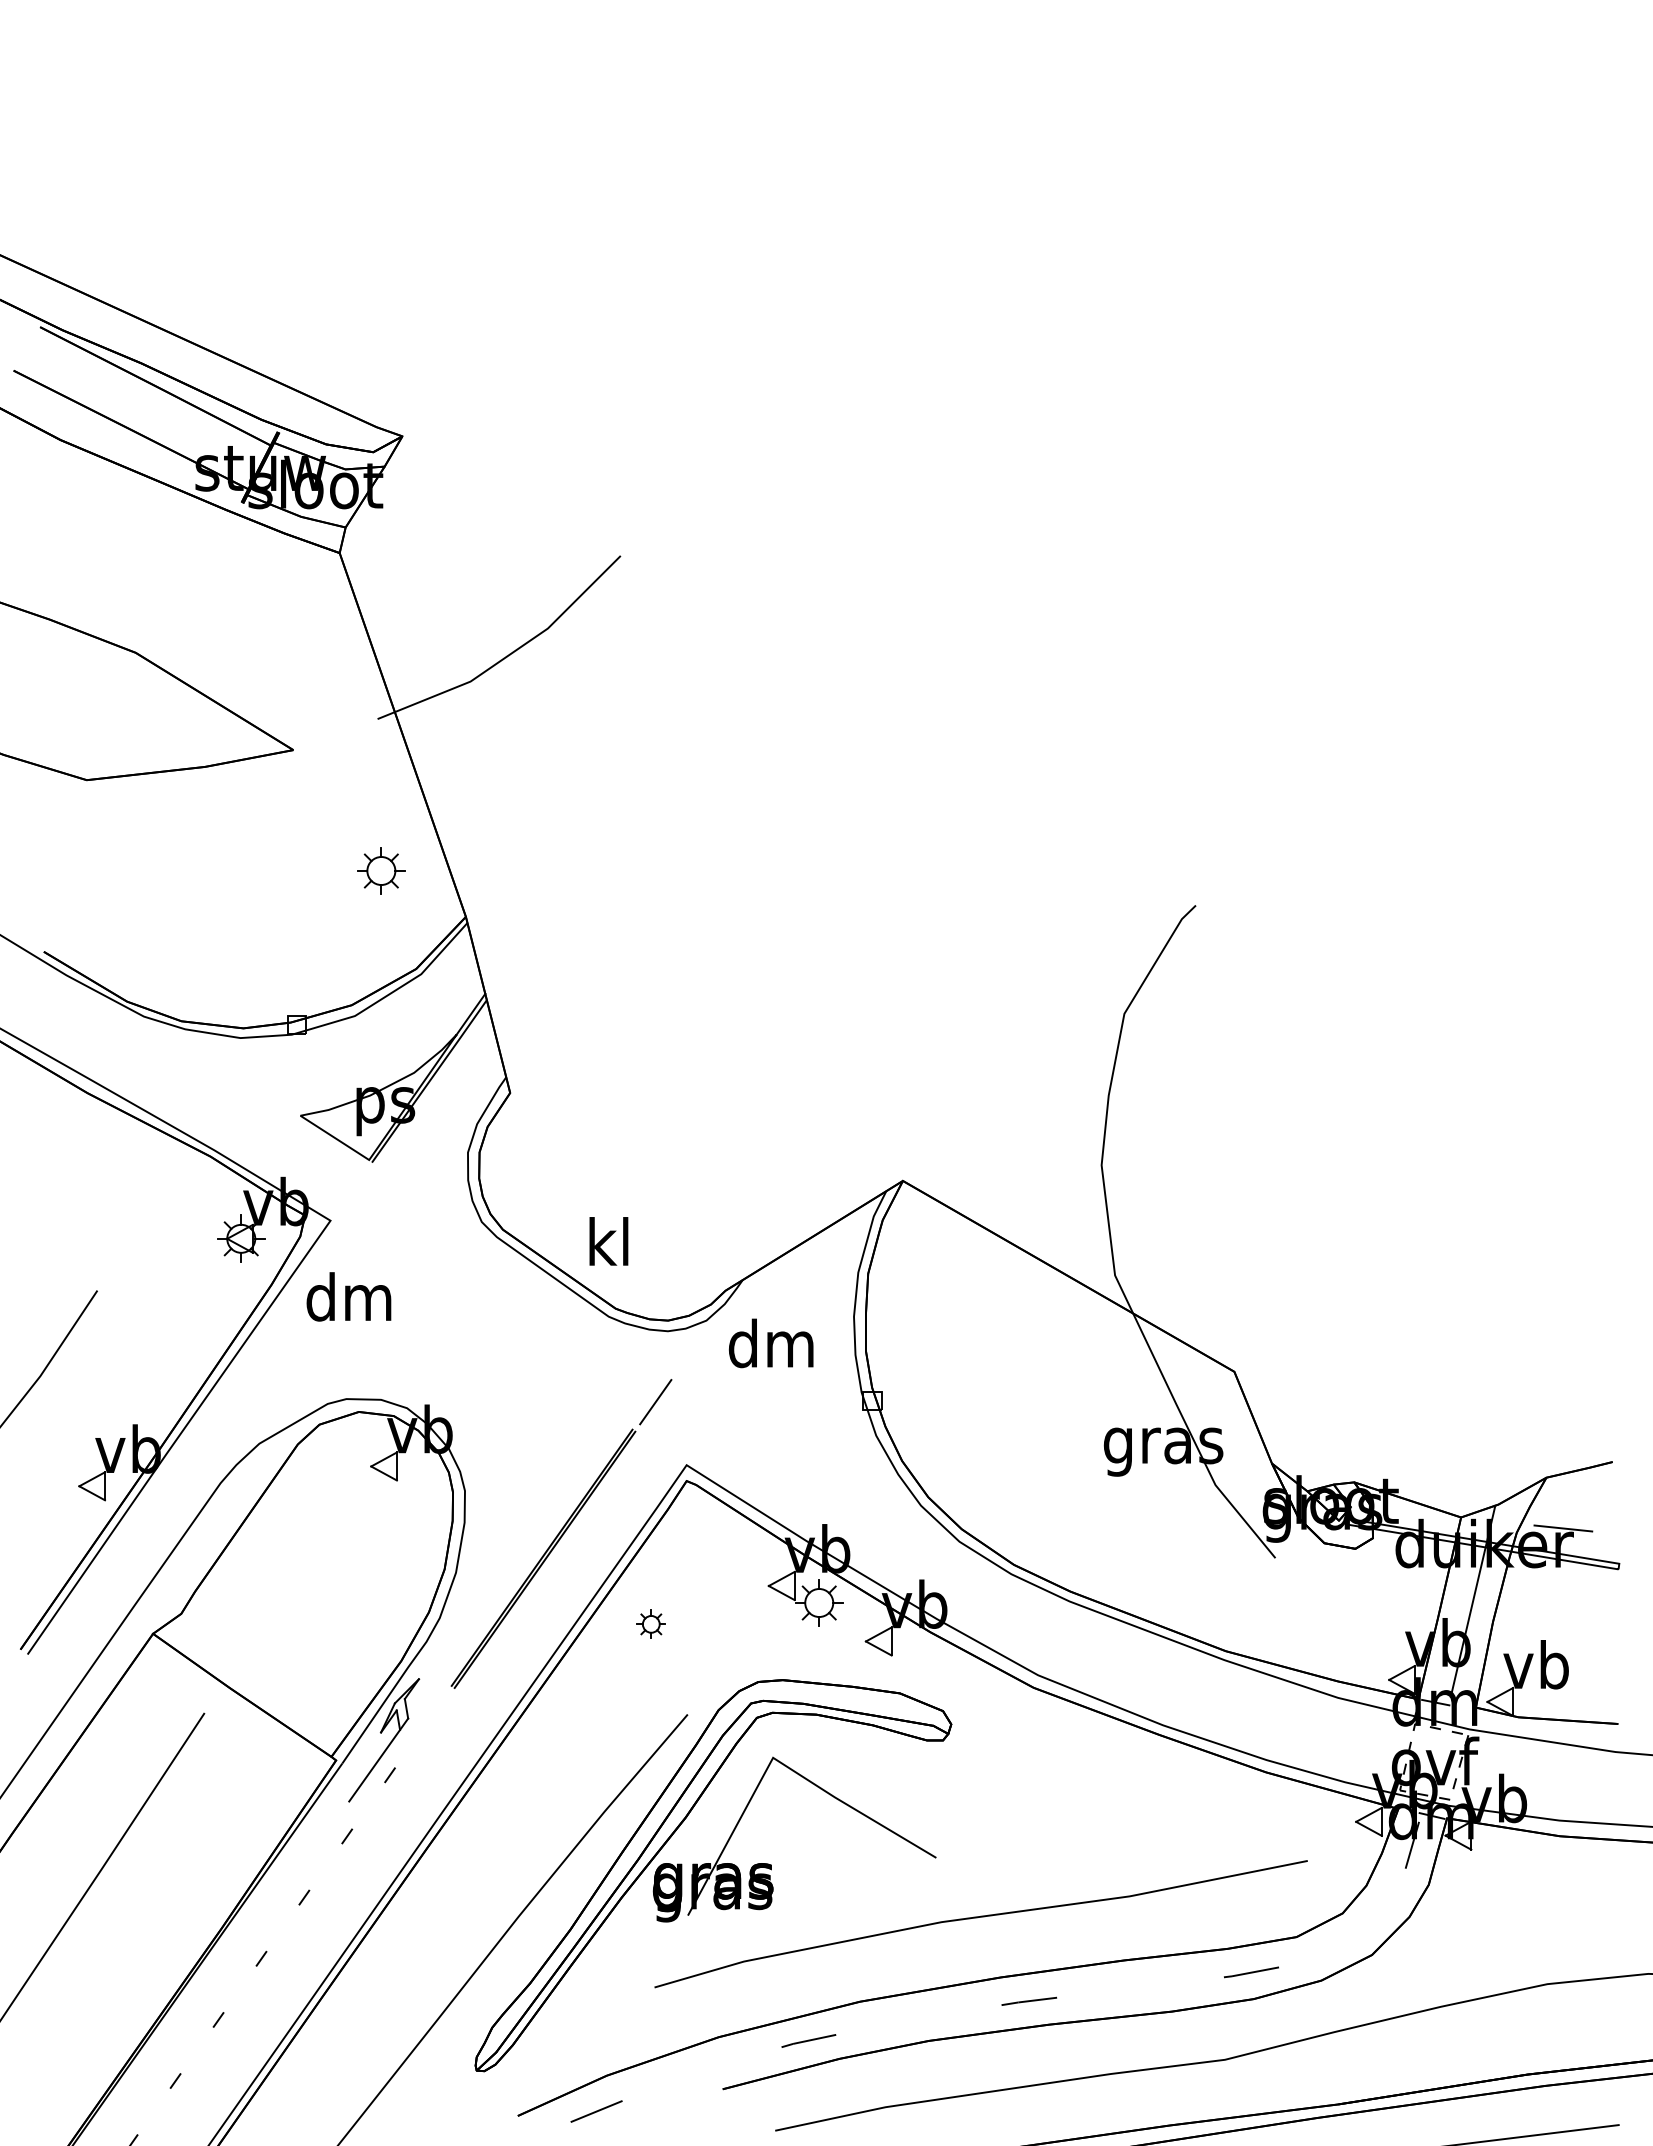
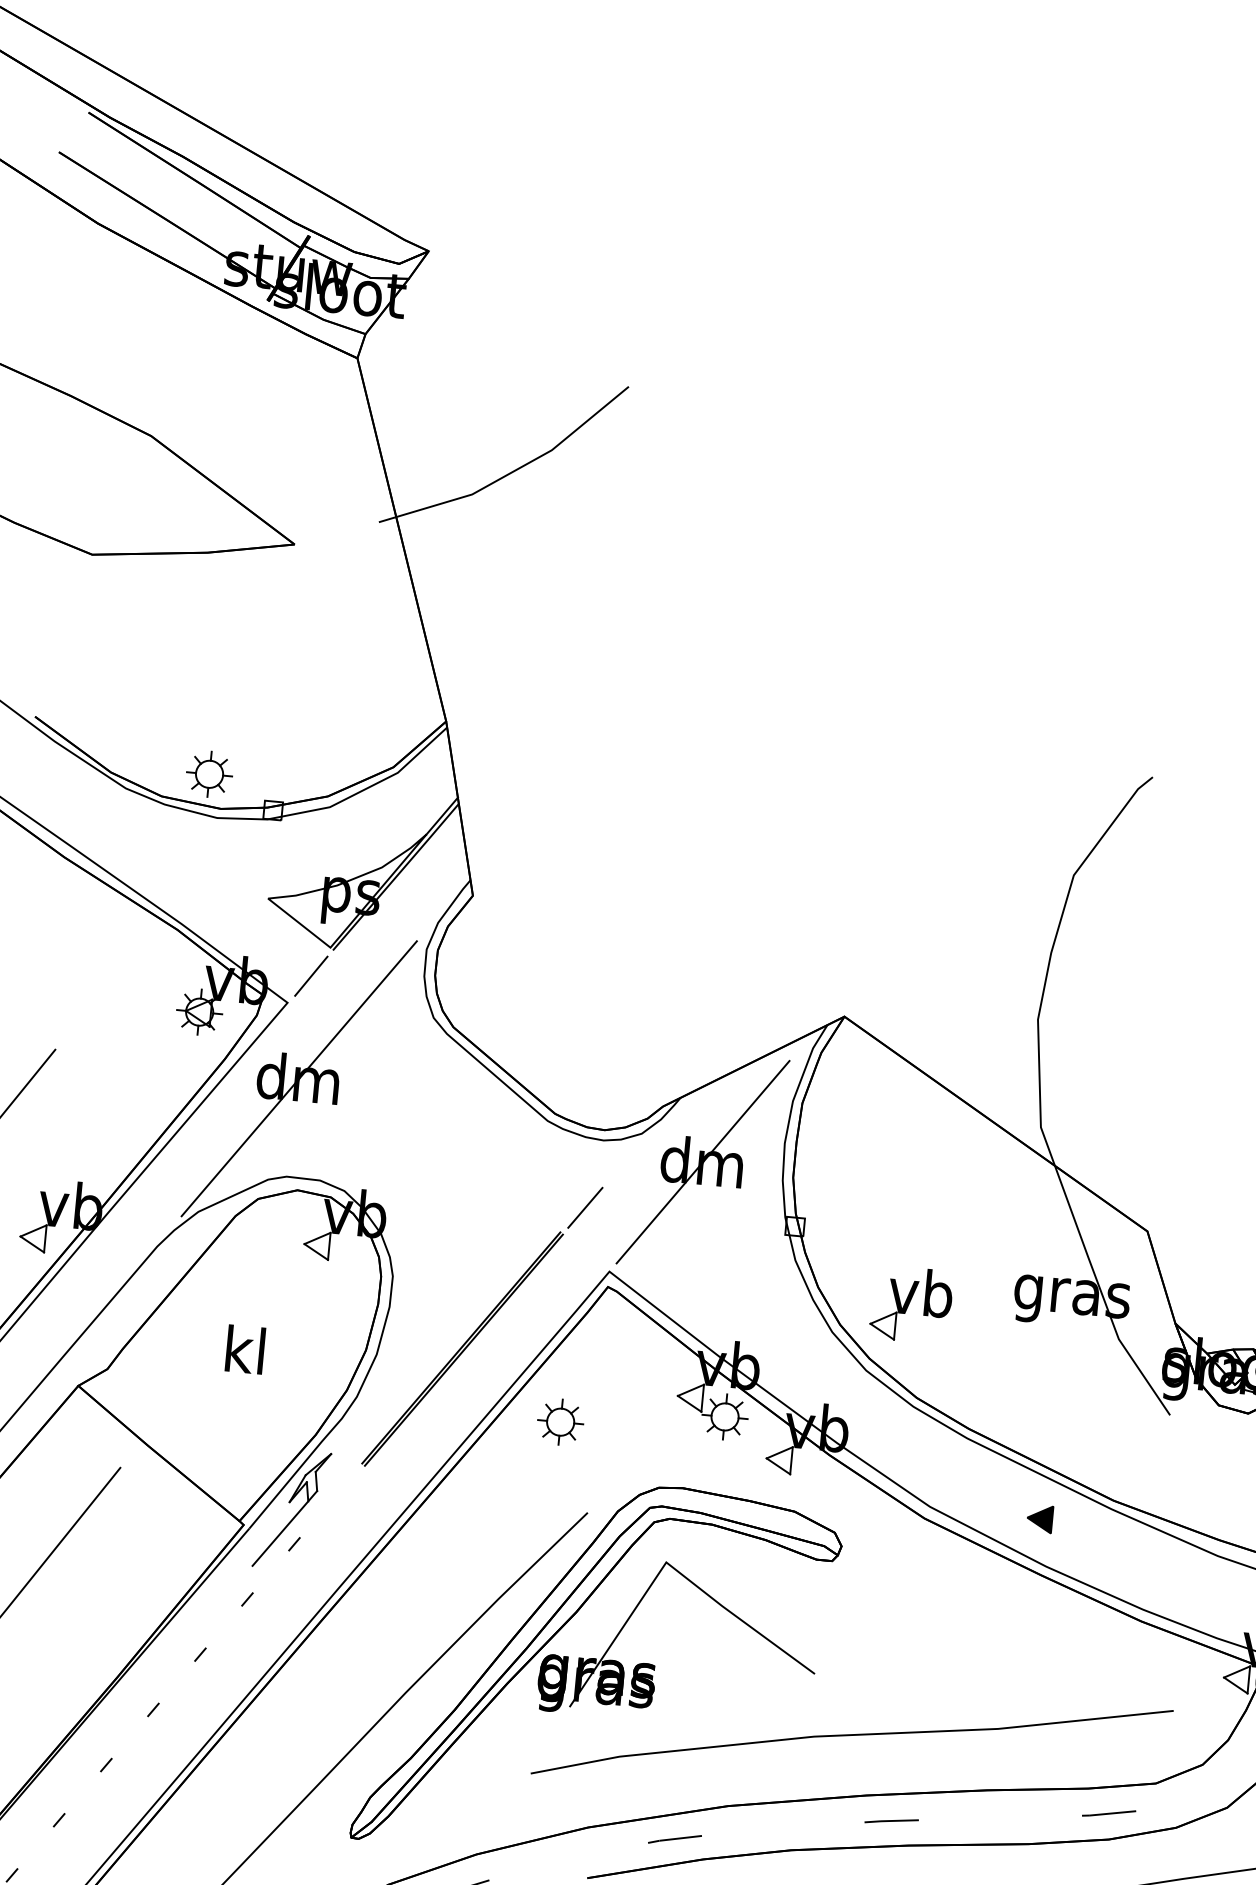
part: (381, 870) -> (209, 773), moved
line: (352, 1190) -> (311, 975), added
text: (608, 1241) -> (245, 1349), moved
line: (349, 1297) -> (298, 1078), added
line: (771, 1343) -> (702, 1161), added
part: (999, 1469) -> (911, 1304), added
part: (651, 1624) -> (560, 1422), size x1.67
part: (1151, 1676) -> (1039, 1518), added

